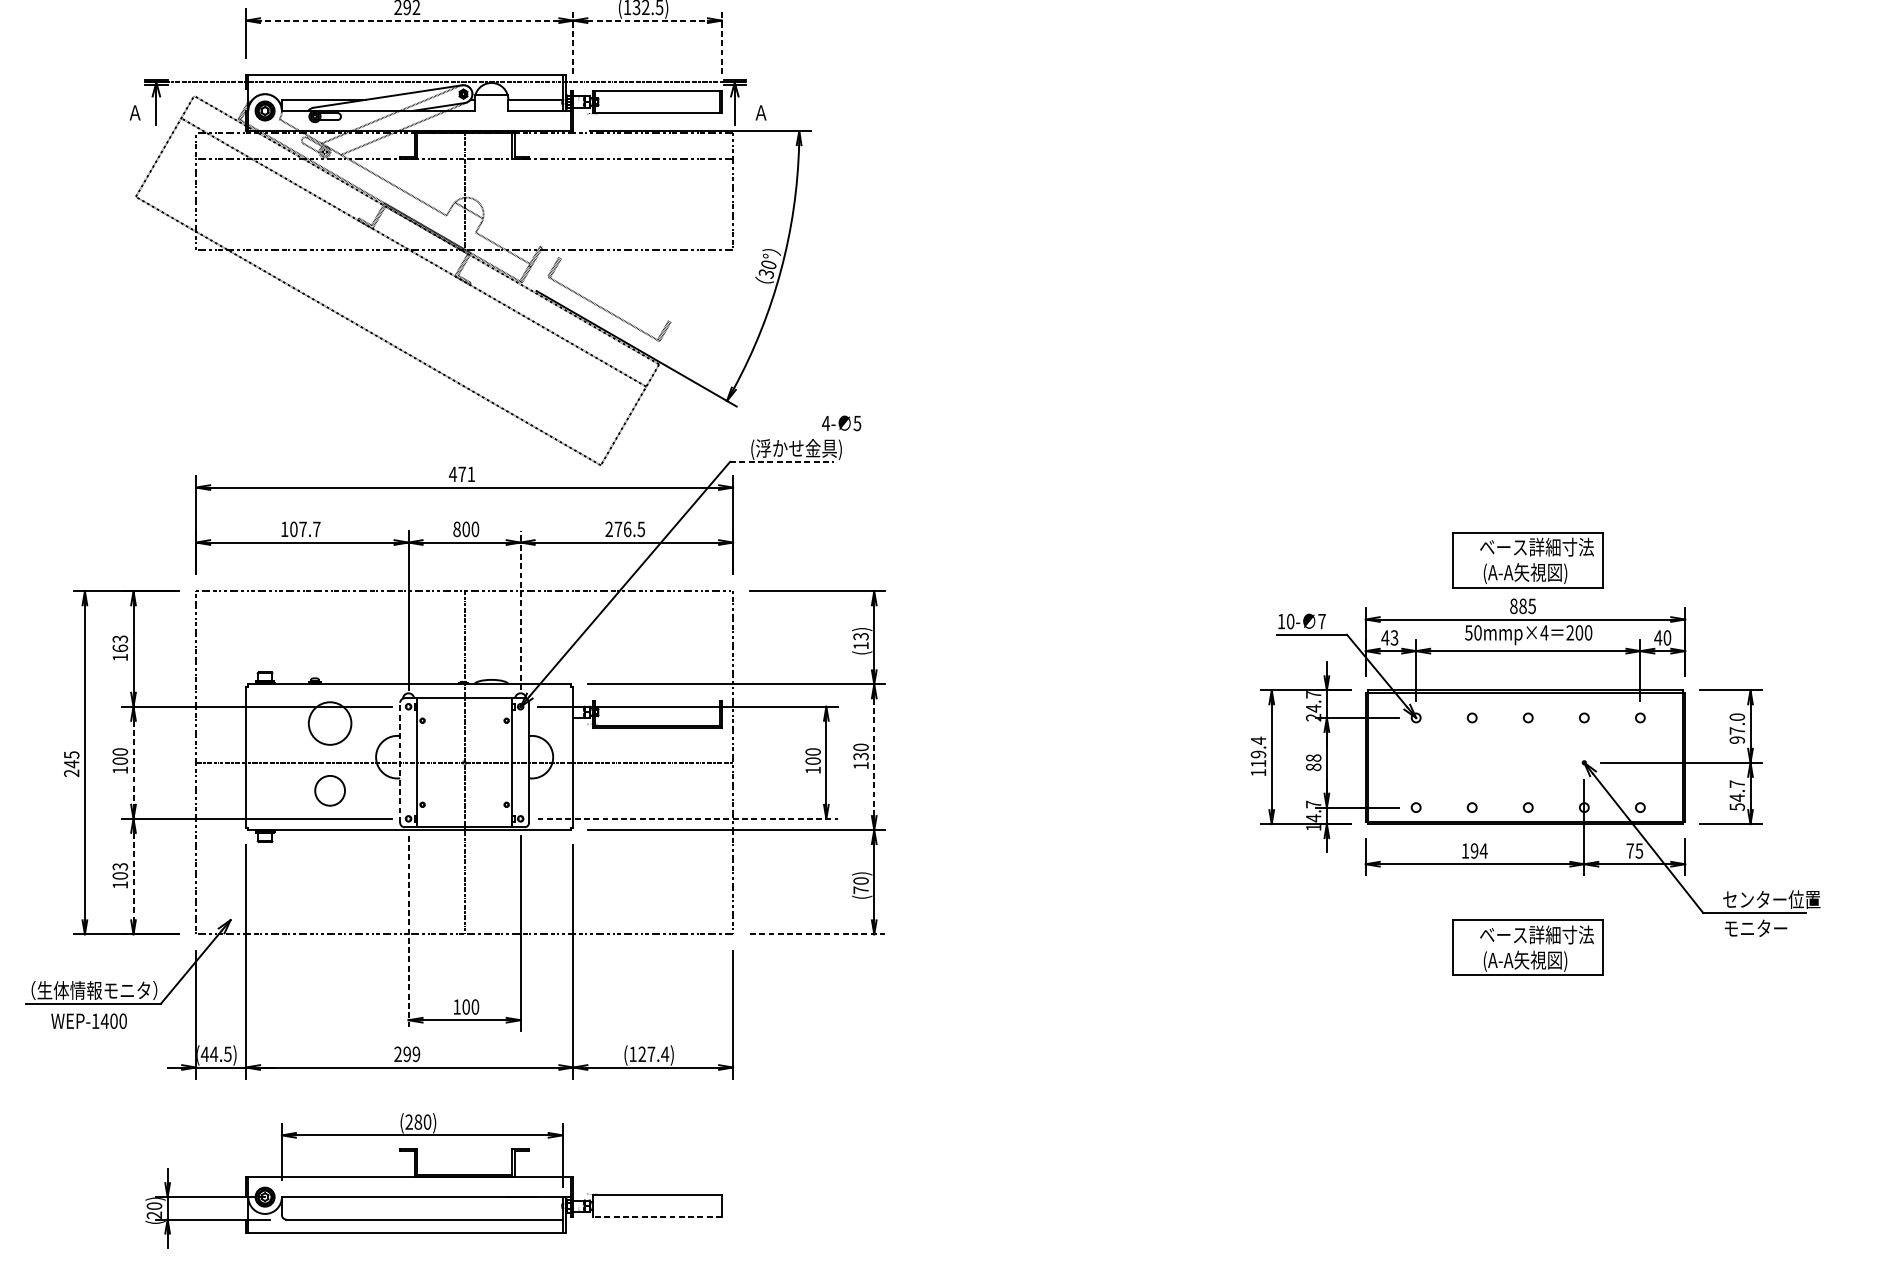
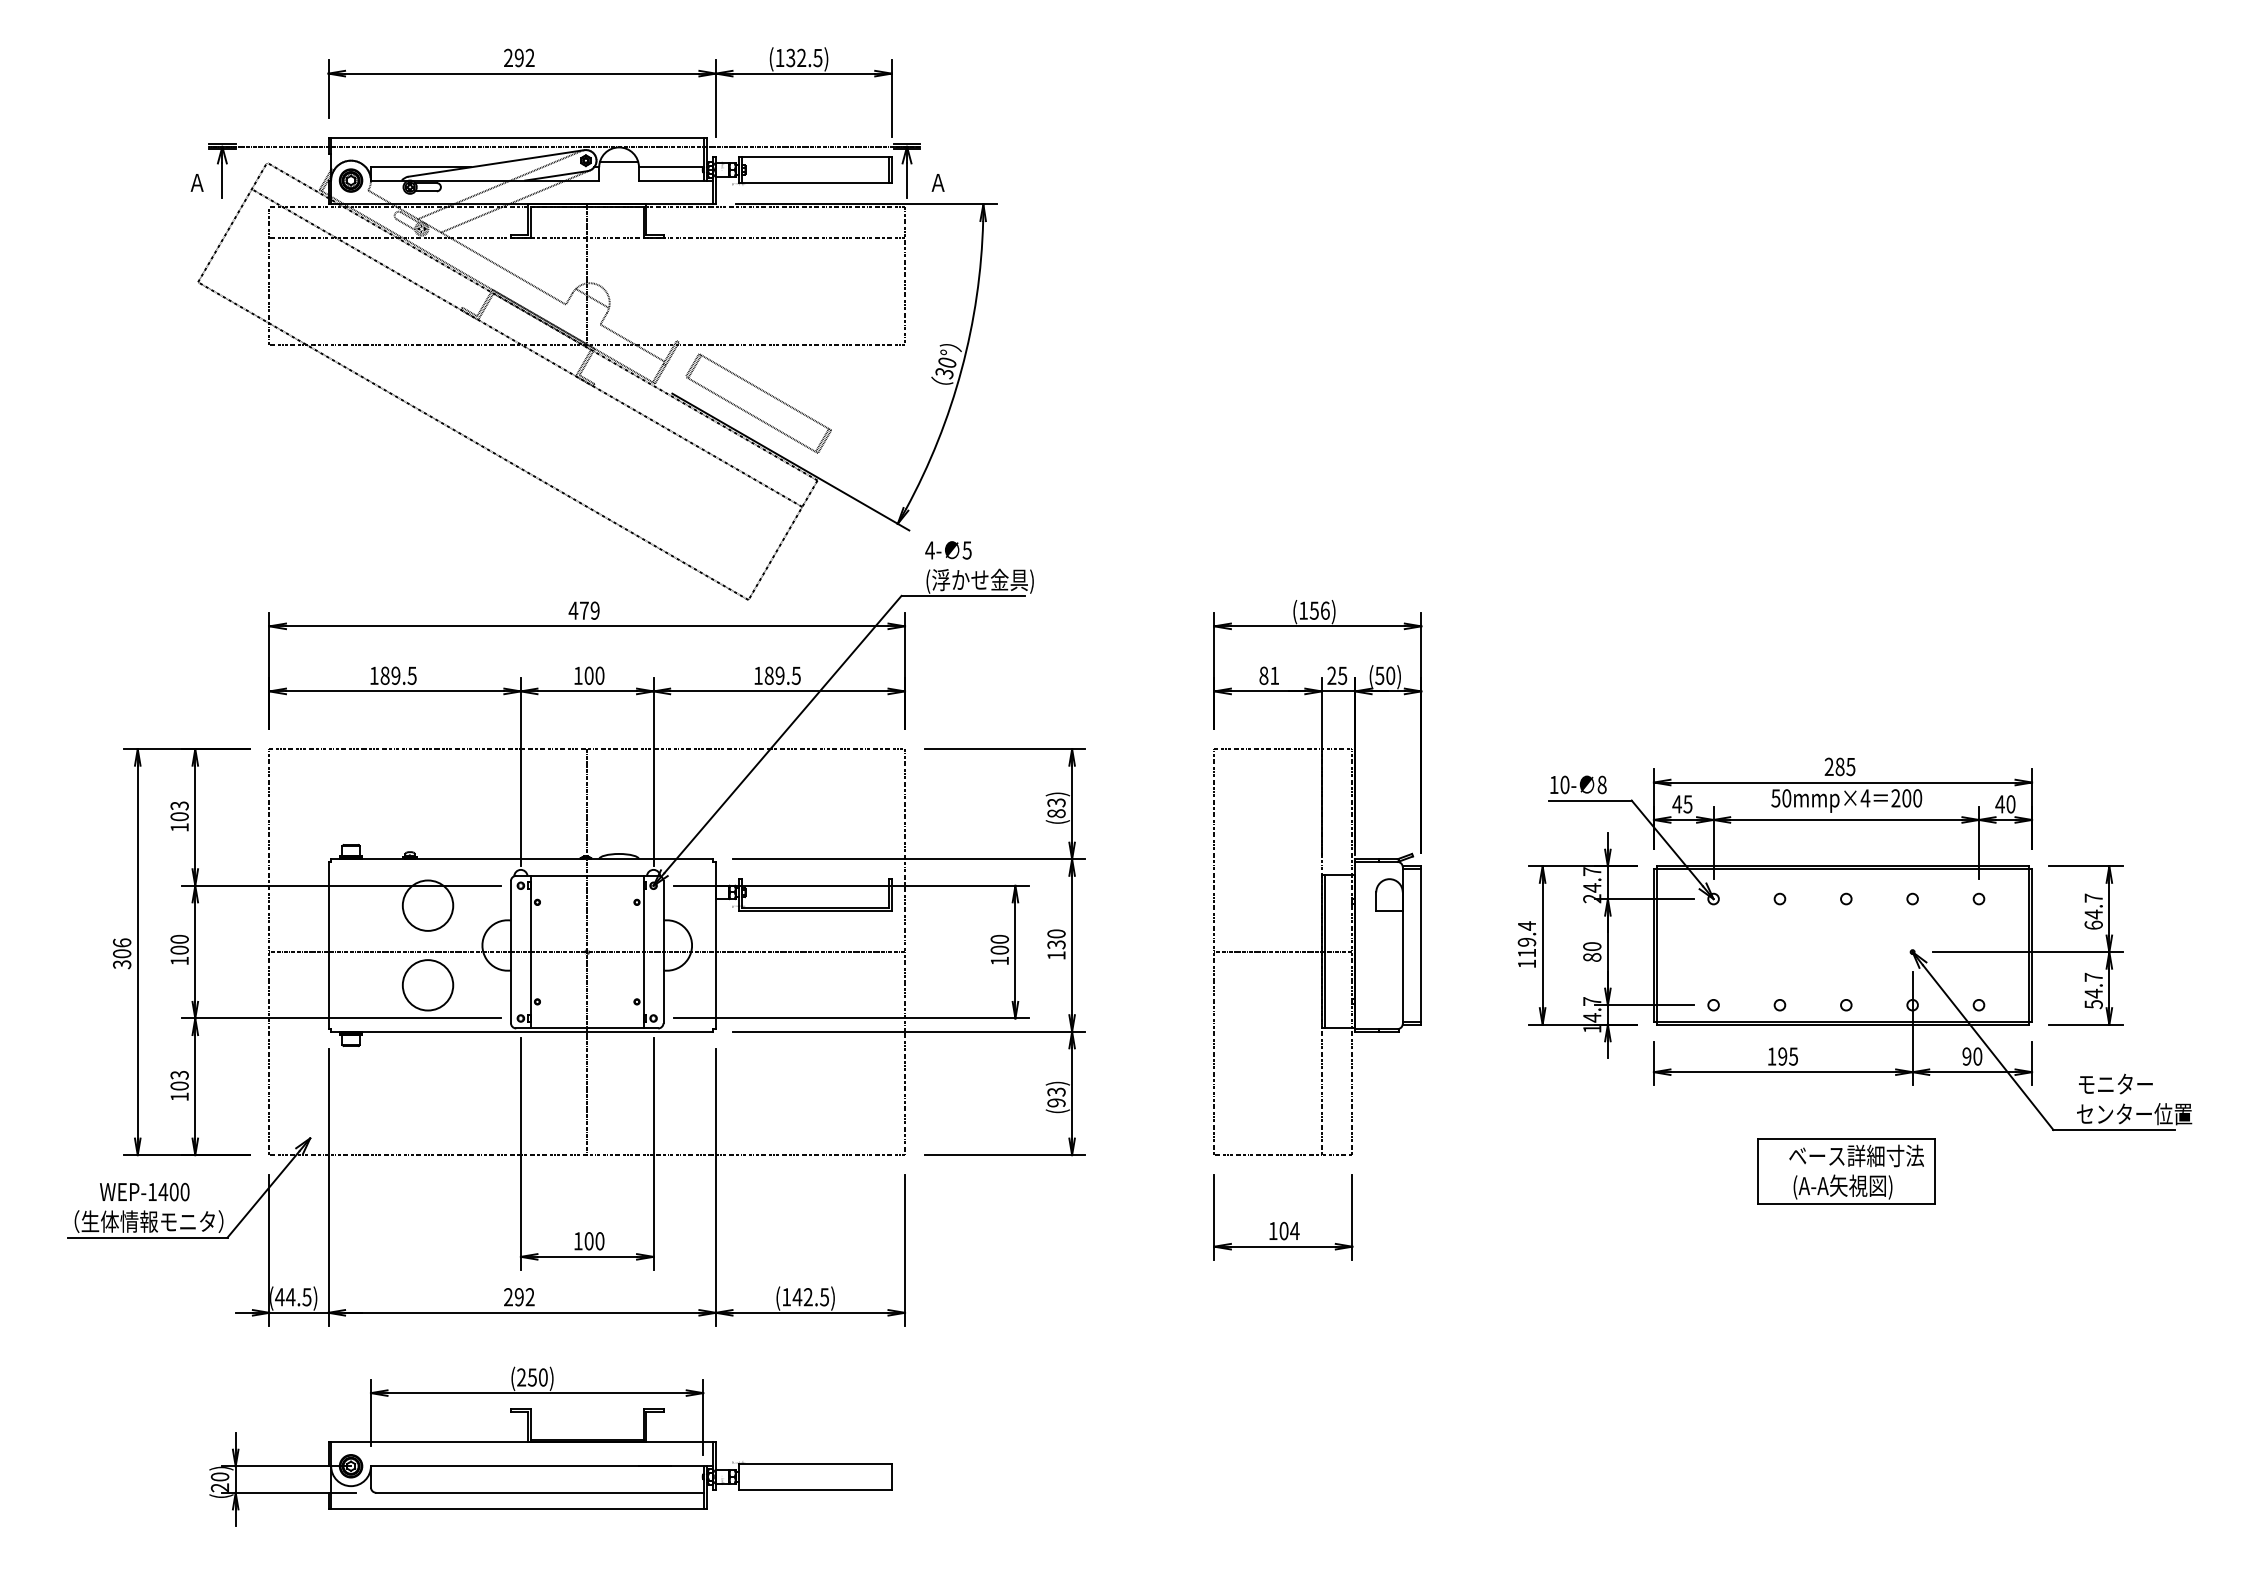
line: (409, 20) -> (521, 73), dashed -> solid
line: (648, 20) -> (804, 73), dashed -> solid
line: (572, 41) -> (715, 98), dashed -> solid
line: (721, 41) -> (891, 98), dashed -> solid
line: (615, 289) -> (765, 391), added
text: (841, 423) -> (948, 550), moved
line: (782, 461) -> (963, 595), dashed -> solid
text: (470, 474) -> (594, 610), 471 -> 479
text: (305, 529) -> (398, 675), 107.7 -> 189.5
text: (456, 529) -> (577, 675), 800 -> 100
text: (618, 529) -> (769, 675), 276.5 -> 189.5
part: (1528, 560) -> (1846, 712), removed
text: (1513, 605) -> (1828, 766), 885 -> 285
line: (520, 611) -> (653, 772), dashed -> solid
text: (1321, 621) -> (1601, 784), 7 -> 8
text: (1394, 637) -> (1688, 803), 43 -> 45
text: (861, 645) -> (1056, 813), (13) -> (83)
text: (120, 648) -> (179, 816), 163 -> 103
part: (1081, 699) -> (1317, 877), added
text: (1737, 728) -> (2093, 911), 97.0 -> 64.7
line: (874, 757) -> (1072, 945), dashed -> solid
text: (1313, 758) -> (1592, 946), 88 -> 80
text: (72, 763) -> (122, 953), 245 -> 306
line: (133, 763) -> (195, 952), dashed -> solid
line: (399, 763) -> (510, 952), dashed -> solid
circle: (329, 790) -> (427, 985), size x1.43
line: (687, 818) -> (851, 1018), dashed -> solid
text: (1483, 850) -> (1793, 1056), 194 -> 195
text: (1634, 850) -> (1972, 1056), 75 -> 90
line: (133, 876) -> (195, 1086), dashed -> solid
text: (861, 885) -> (1056, 1097), (70) -> (93)
text: (1755, 927) -> (2115, 1083), moved
line: (408, 933) -> (520, 1154), dashed -> solid
line: (817, 934) -> (1005, 1155), dashed -> solid
part: (1052, 986) -> (1283, 1217), added
text: (88, 1020) -> (144, 1191), moved
text: (415, 1054) -> (529, 1297), 299 -> 292
text: (653, 1054) -> (810, 1297), (127.4) -> (142.5)
text: (417, 1122) -> (531, 1377), (280) -> (250)
line: (656, 1217) -> (814, 1490), dashed -> solid

